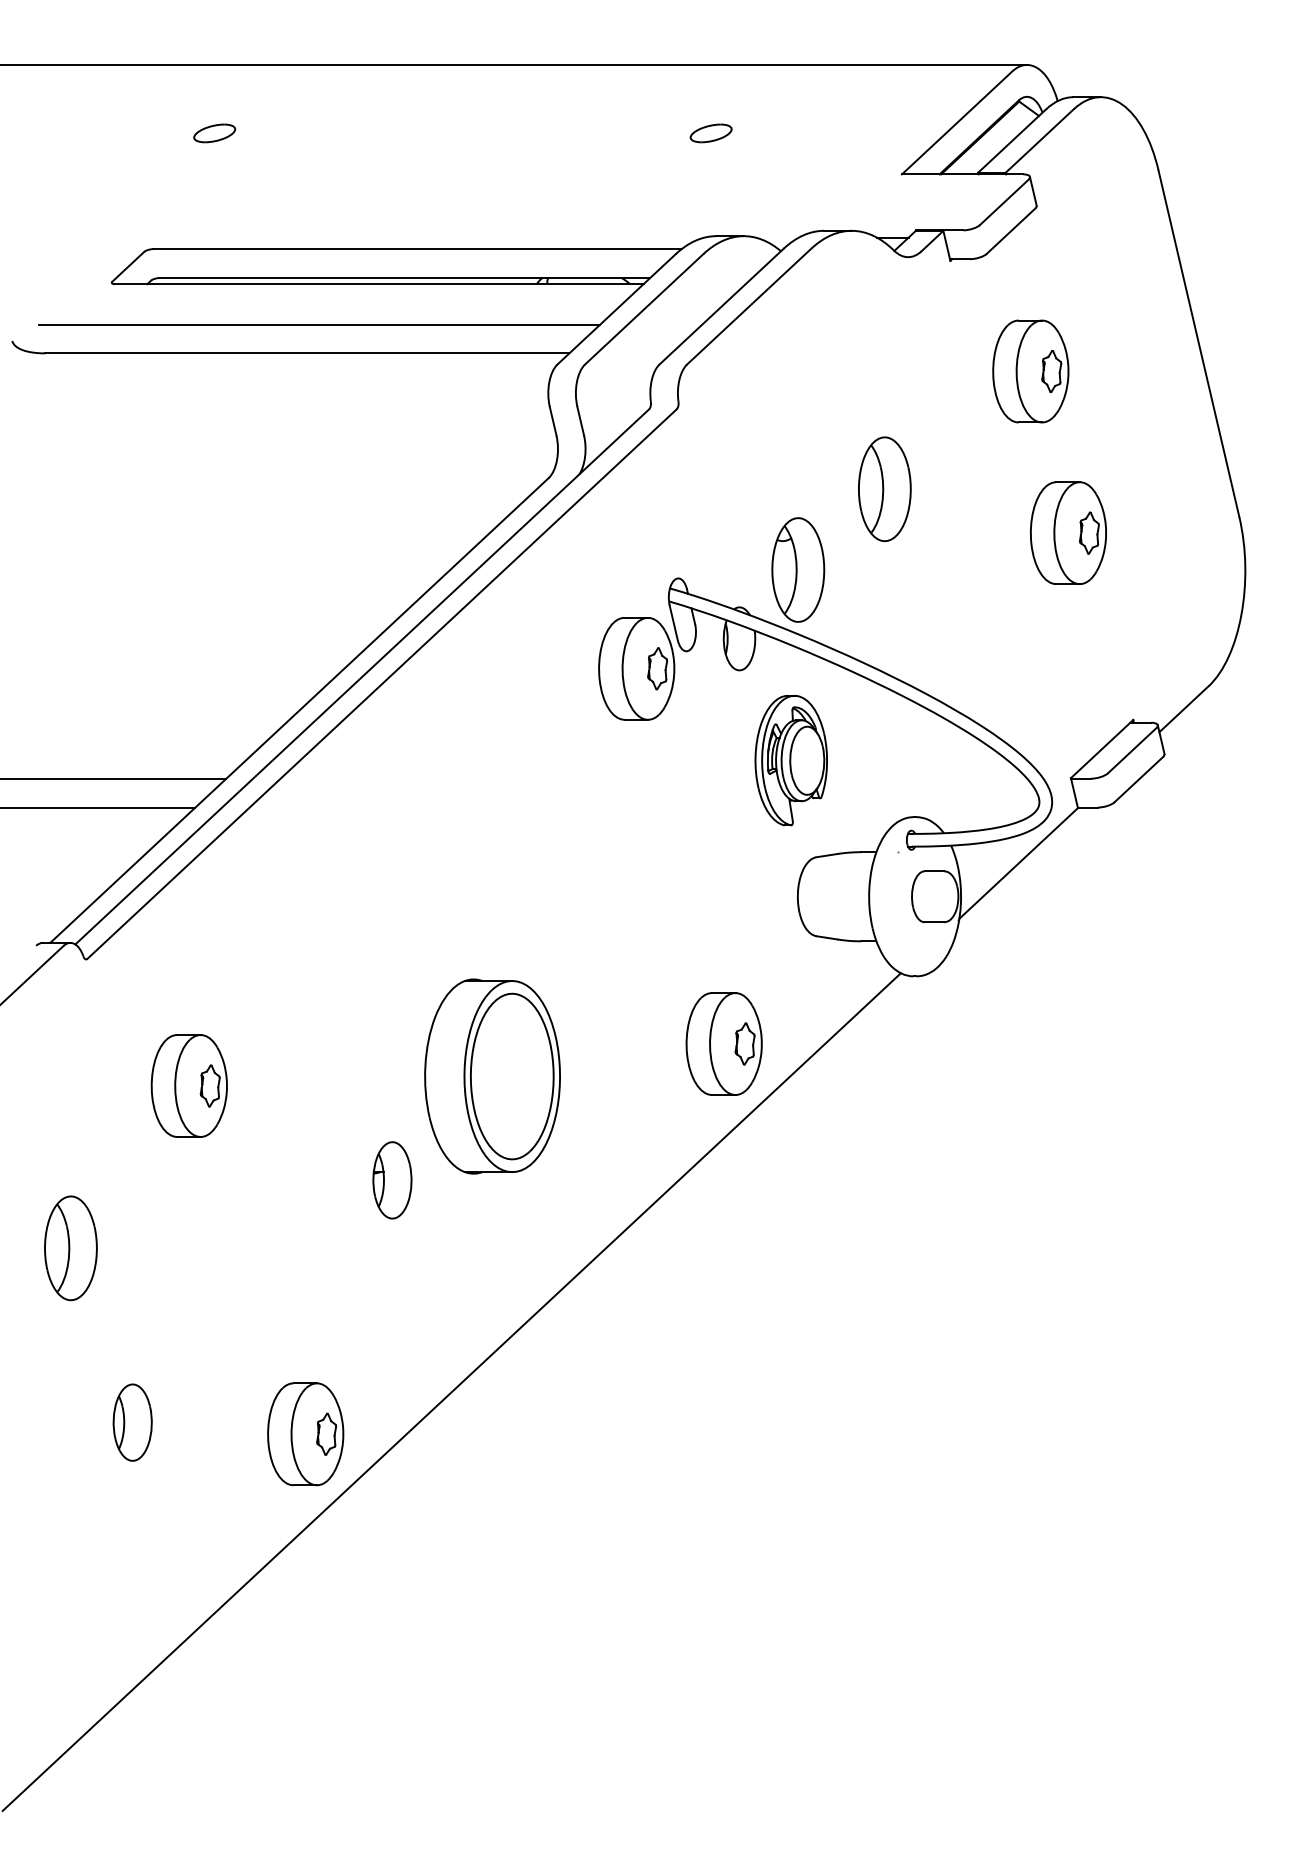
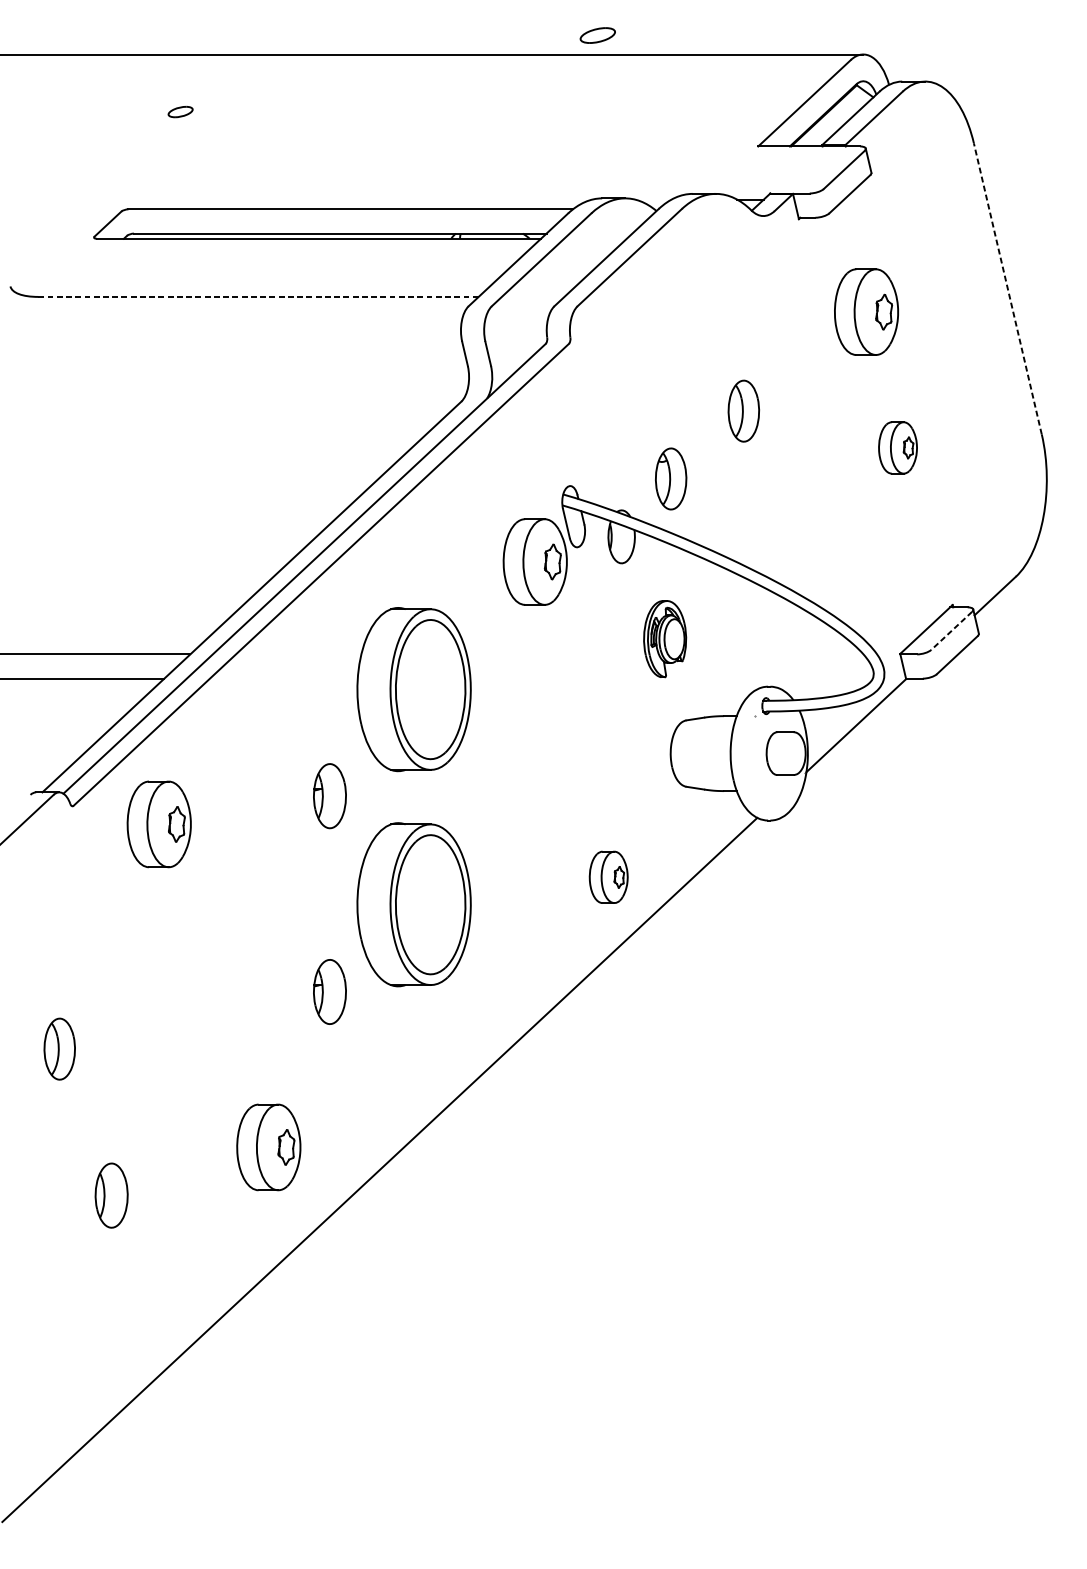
part: (214, 133) -> (180, 112), size x0.7
part: (710, 133) -> (597, 35), moved
line: (319, 324) -> (268, 272), removed
line: (1198, 343) -> (1007, 288), solid -> dashed
line: (307, 353) -> (258, 297), solid -> dashed
part: (884, 489) -> (743, 411), size x0.7
part: (1067, 532) -> (897, 447), size x0.6
part: (798, 569) -> (671, 478), size x0.7
line: (1131, 751) -> (951, 631), solid -> dashed
part: (790, 760) -> (664, 639), size x0.7
part: (492, 820) -> (414, 689), added
part: (392, 947) -> (330, 796), added
part: (723, 1043) -> (608, 876), size x0.6
part: (188, 1085) -> (158, 824), moved
part: (70, 1248) -> (59, 1049), size x0.7
part: (305, 1434) -> (268, 1147), moved

